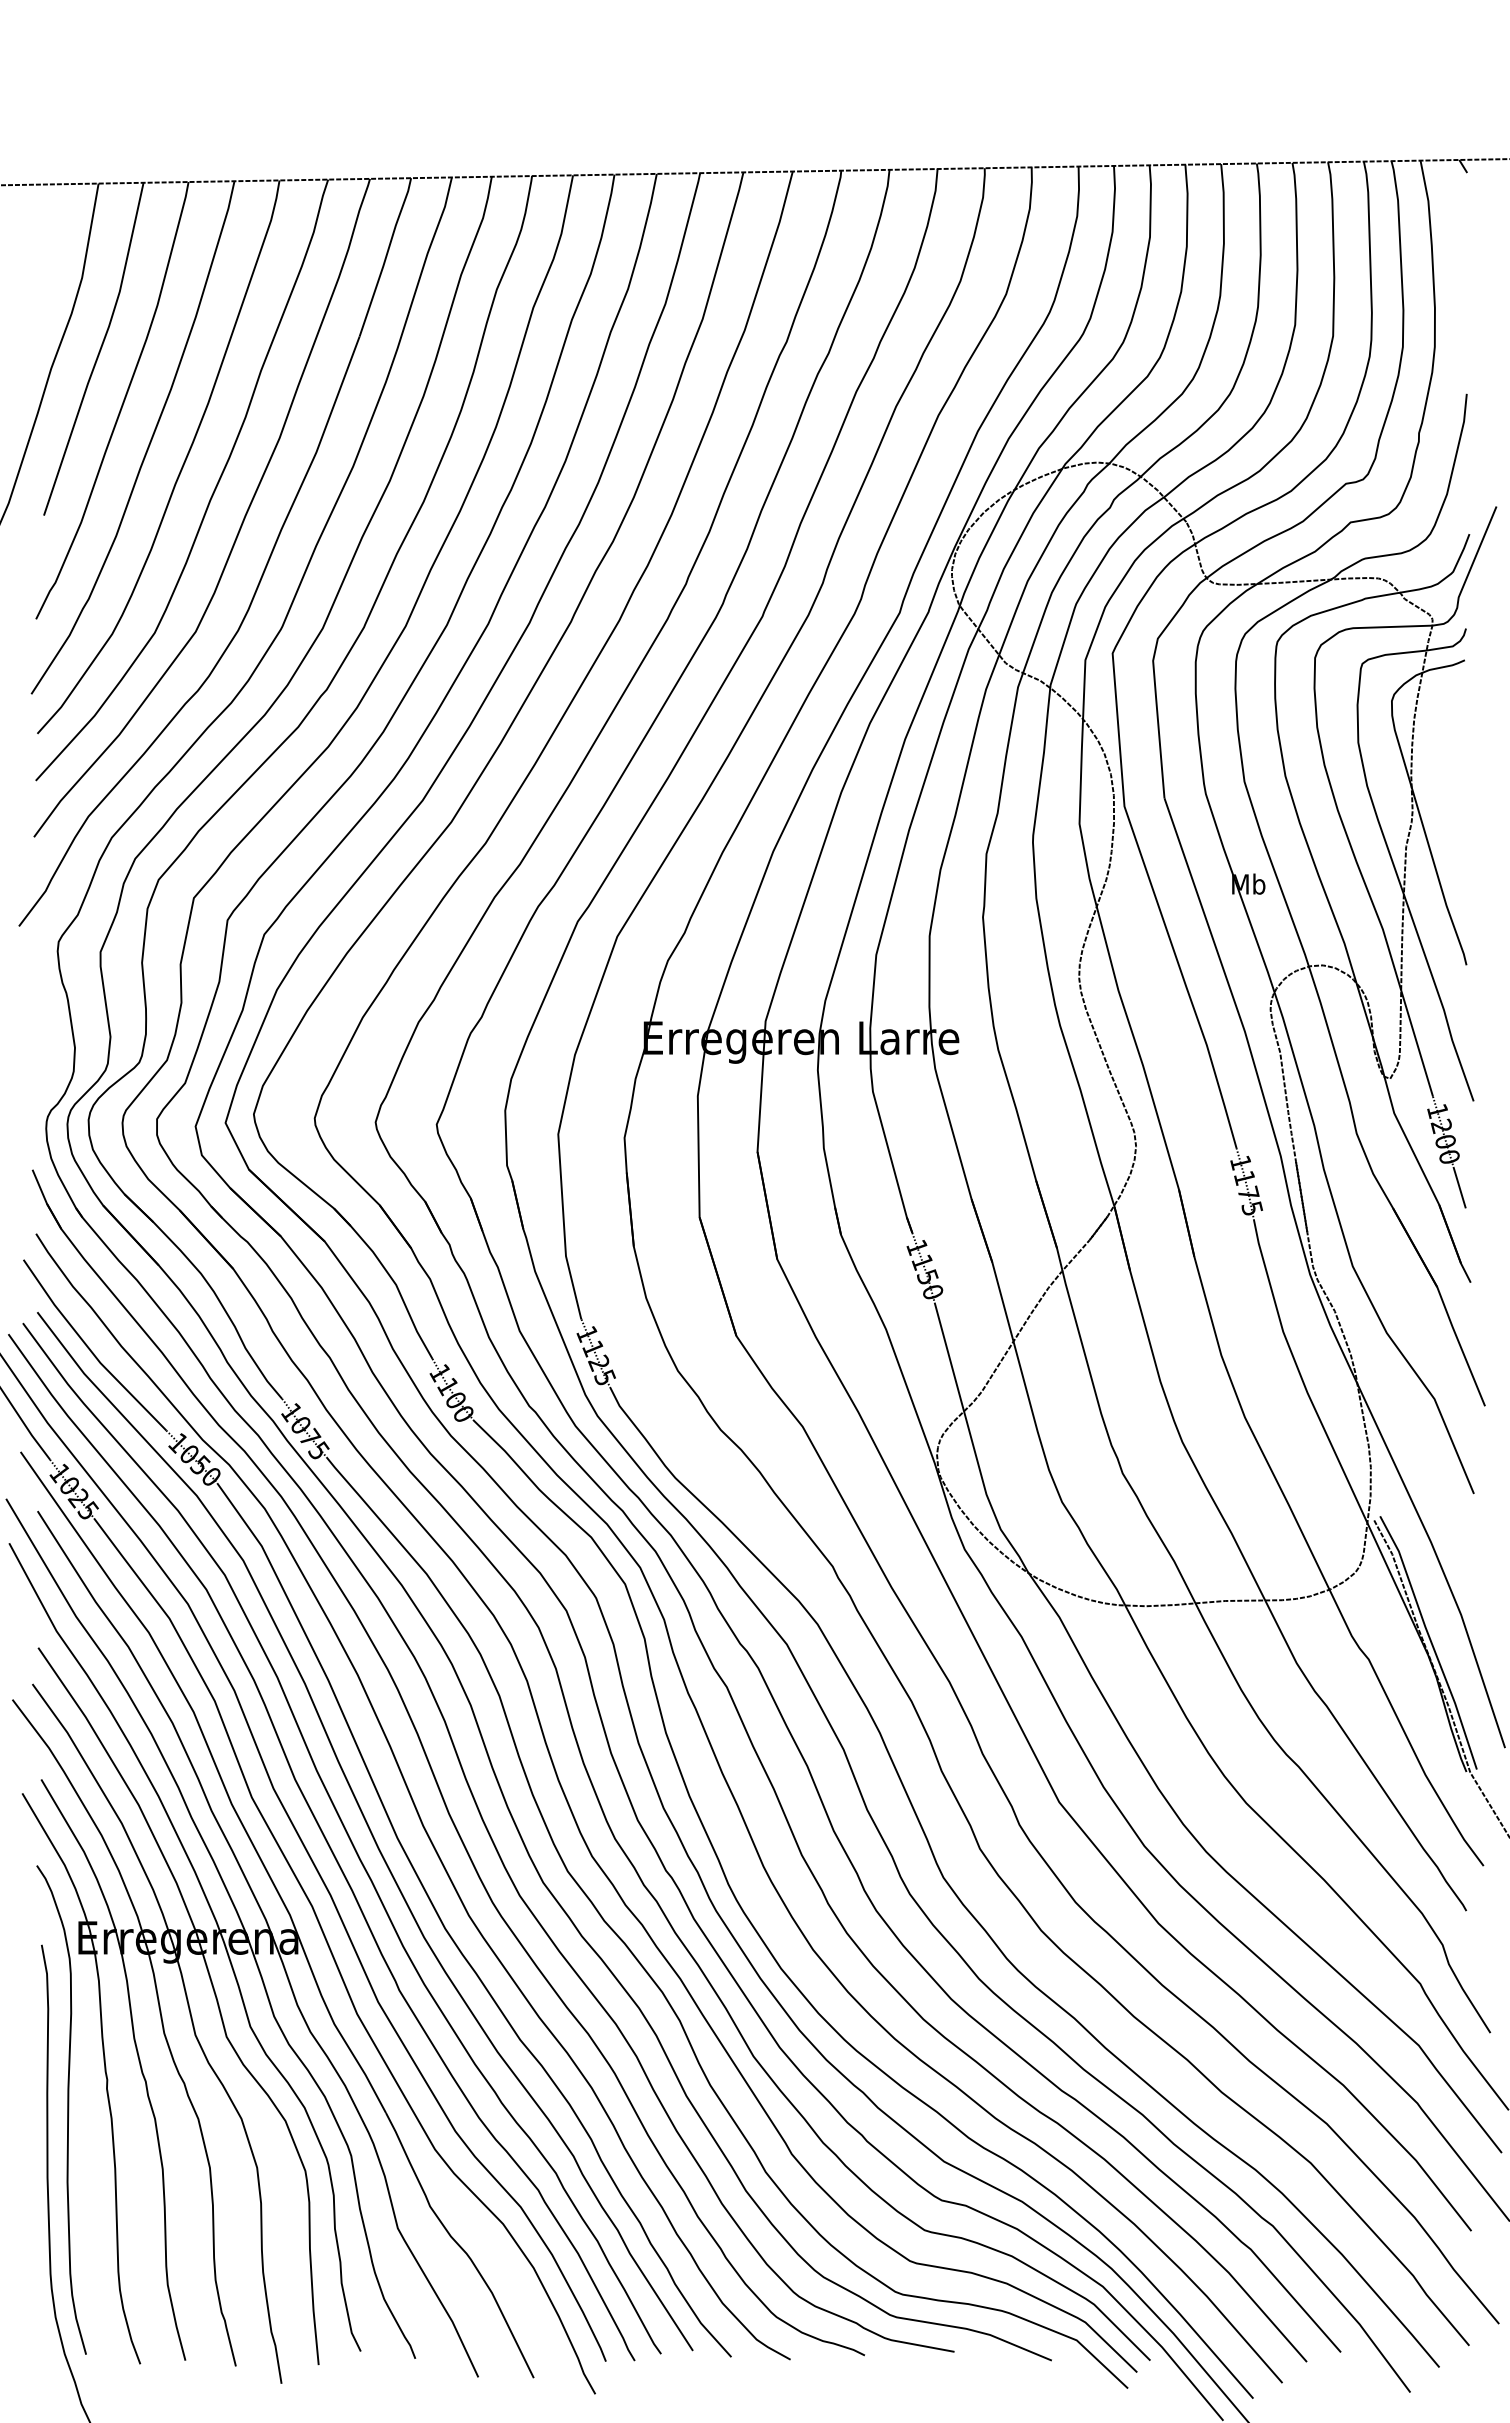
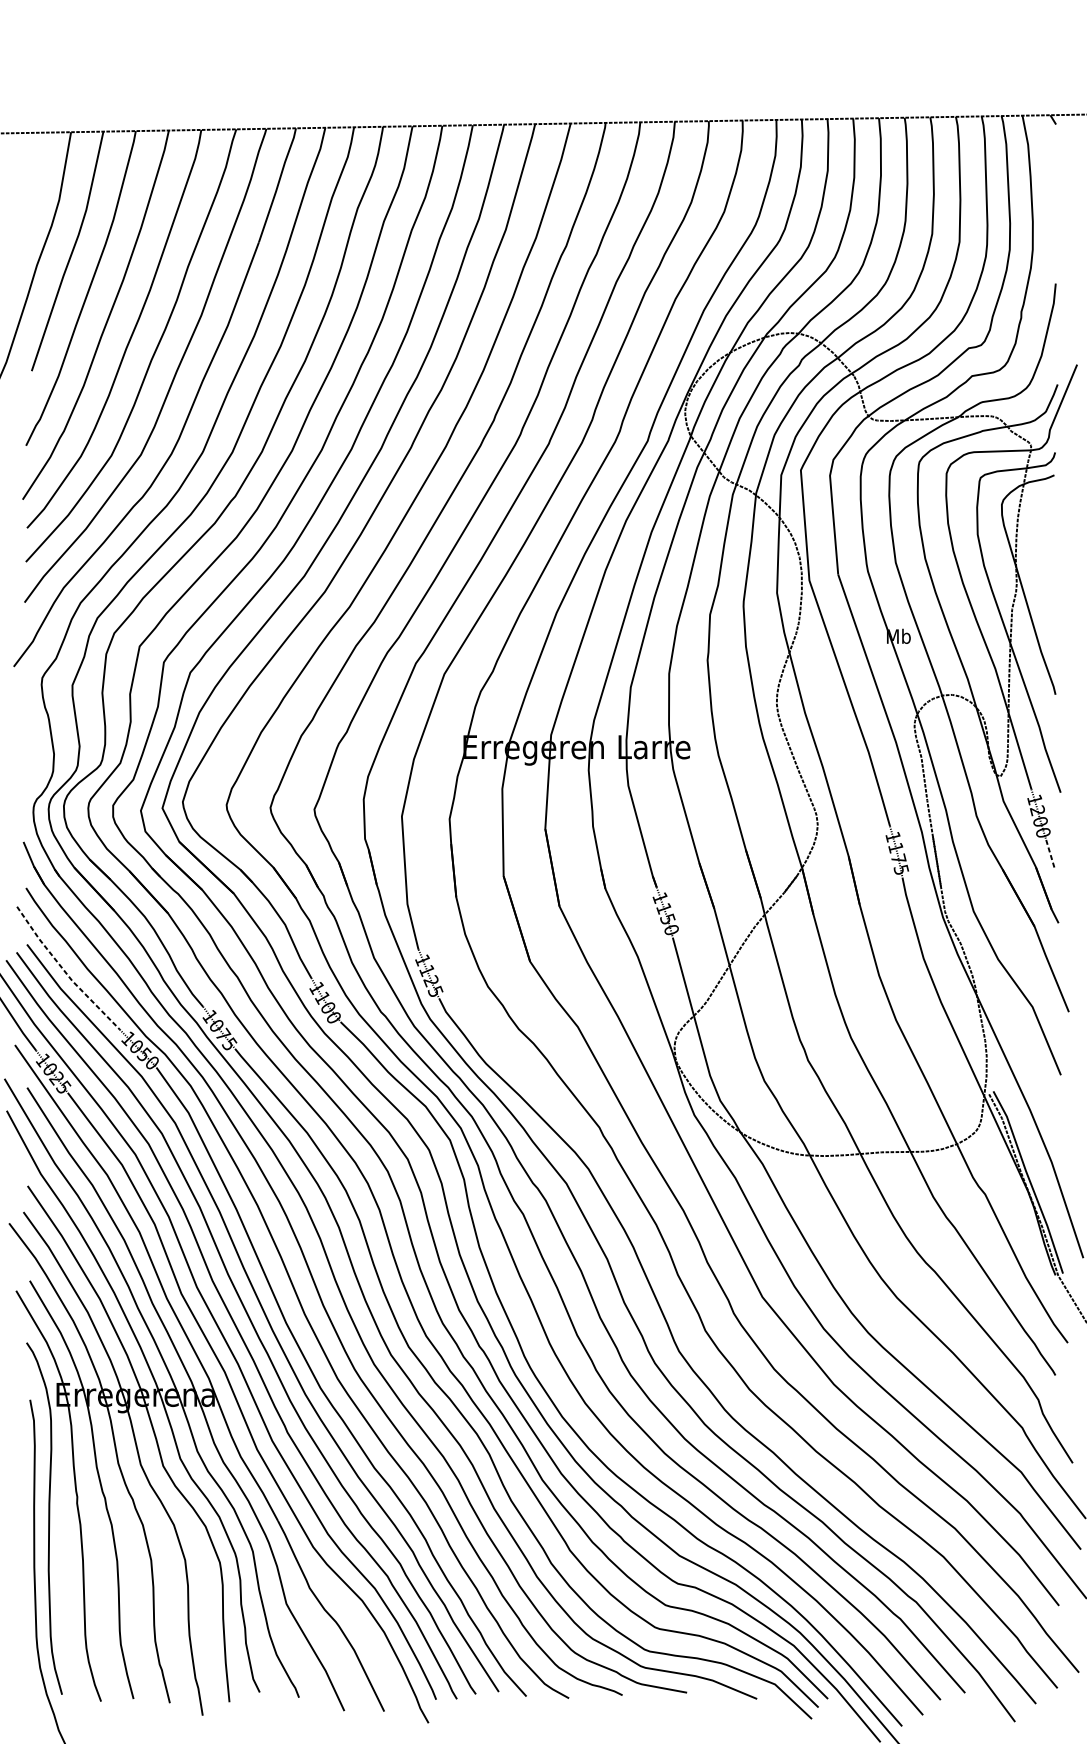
line: (1459, 1187) -> (1050, 854), solid -> dashed
line: (90, 1349) -> (65, 971), solid -> dashed

